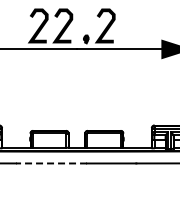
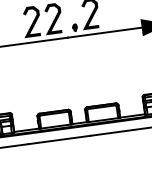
line: (51, 163) -> (59, 140), dashed -> solid

